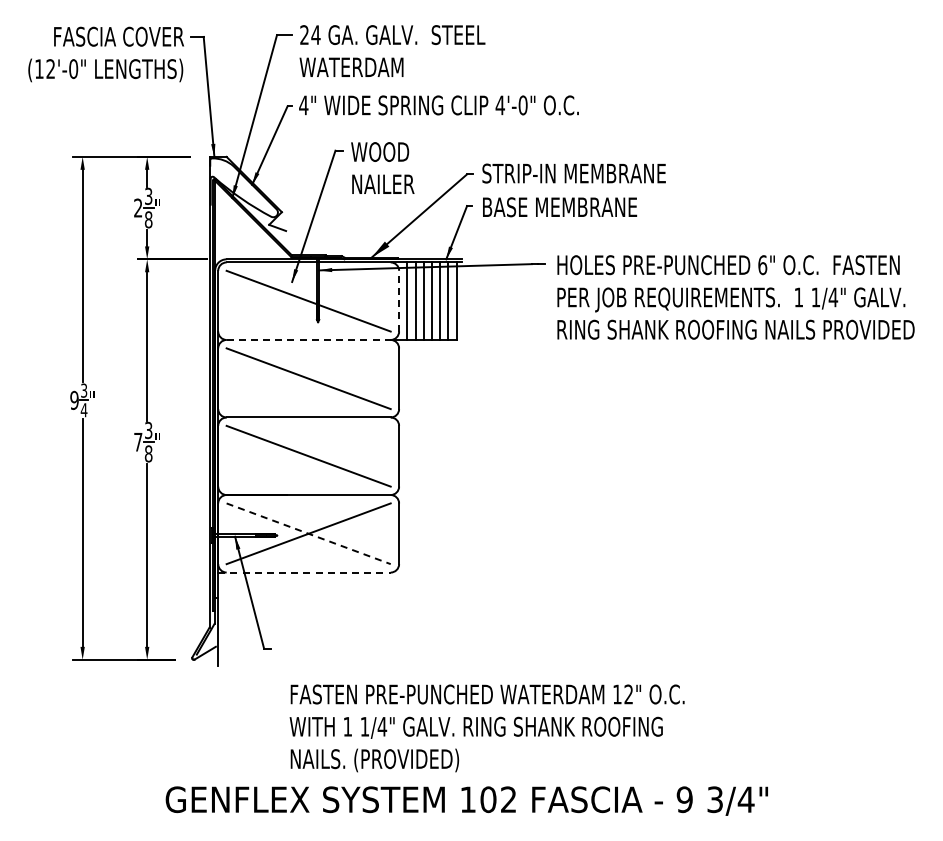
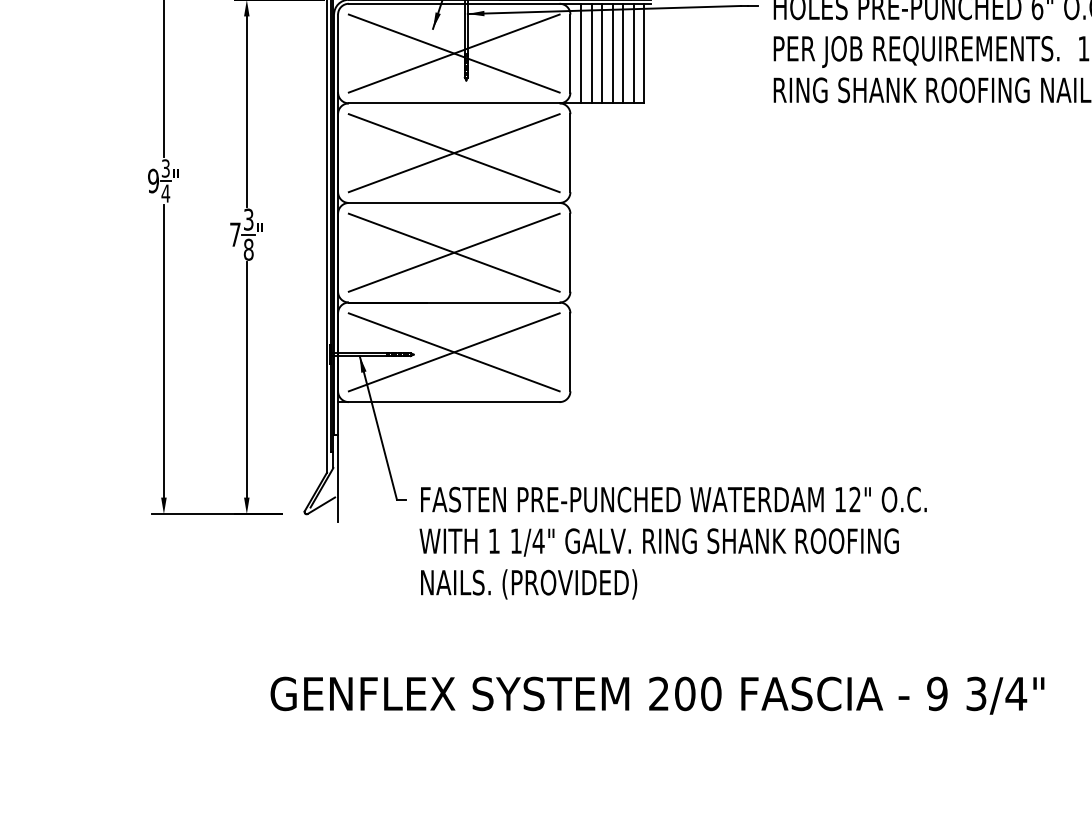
line: (308, 300) -> (454, 52), added
line: (399, 300) -> (570, 52), dashed -> solid
line: (309, 339) -> (455, 102), dashed -> solid
line: (308, 378) -> (454, 152), added
line: (308, 455) -> (454, 251), added
line: (309, 533) -> (455, 351), dashed -> solid
line: (304, 572) -> (448, 402), dashed -> solid
text: (486, 728) -> (672, 543), moved
text: (488, 799) -> (685, 693), 102 -> 200

